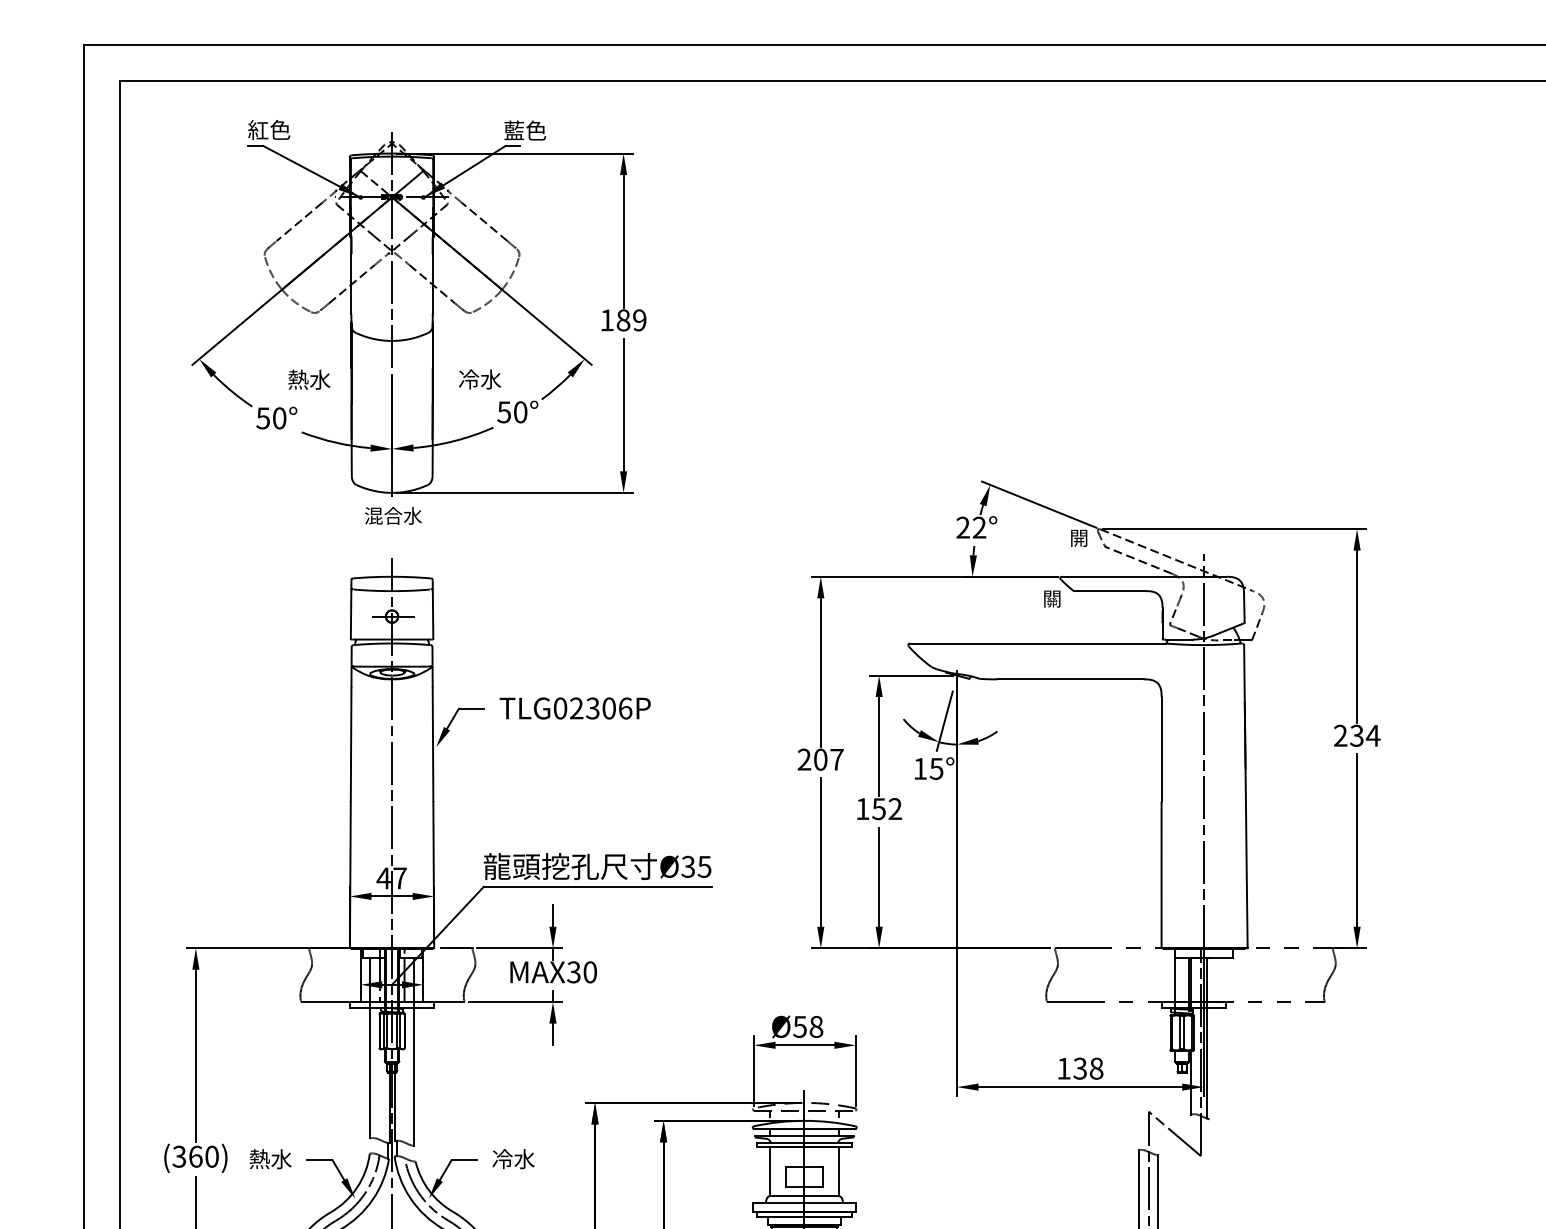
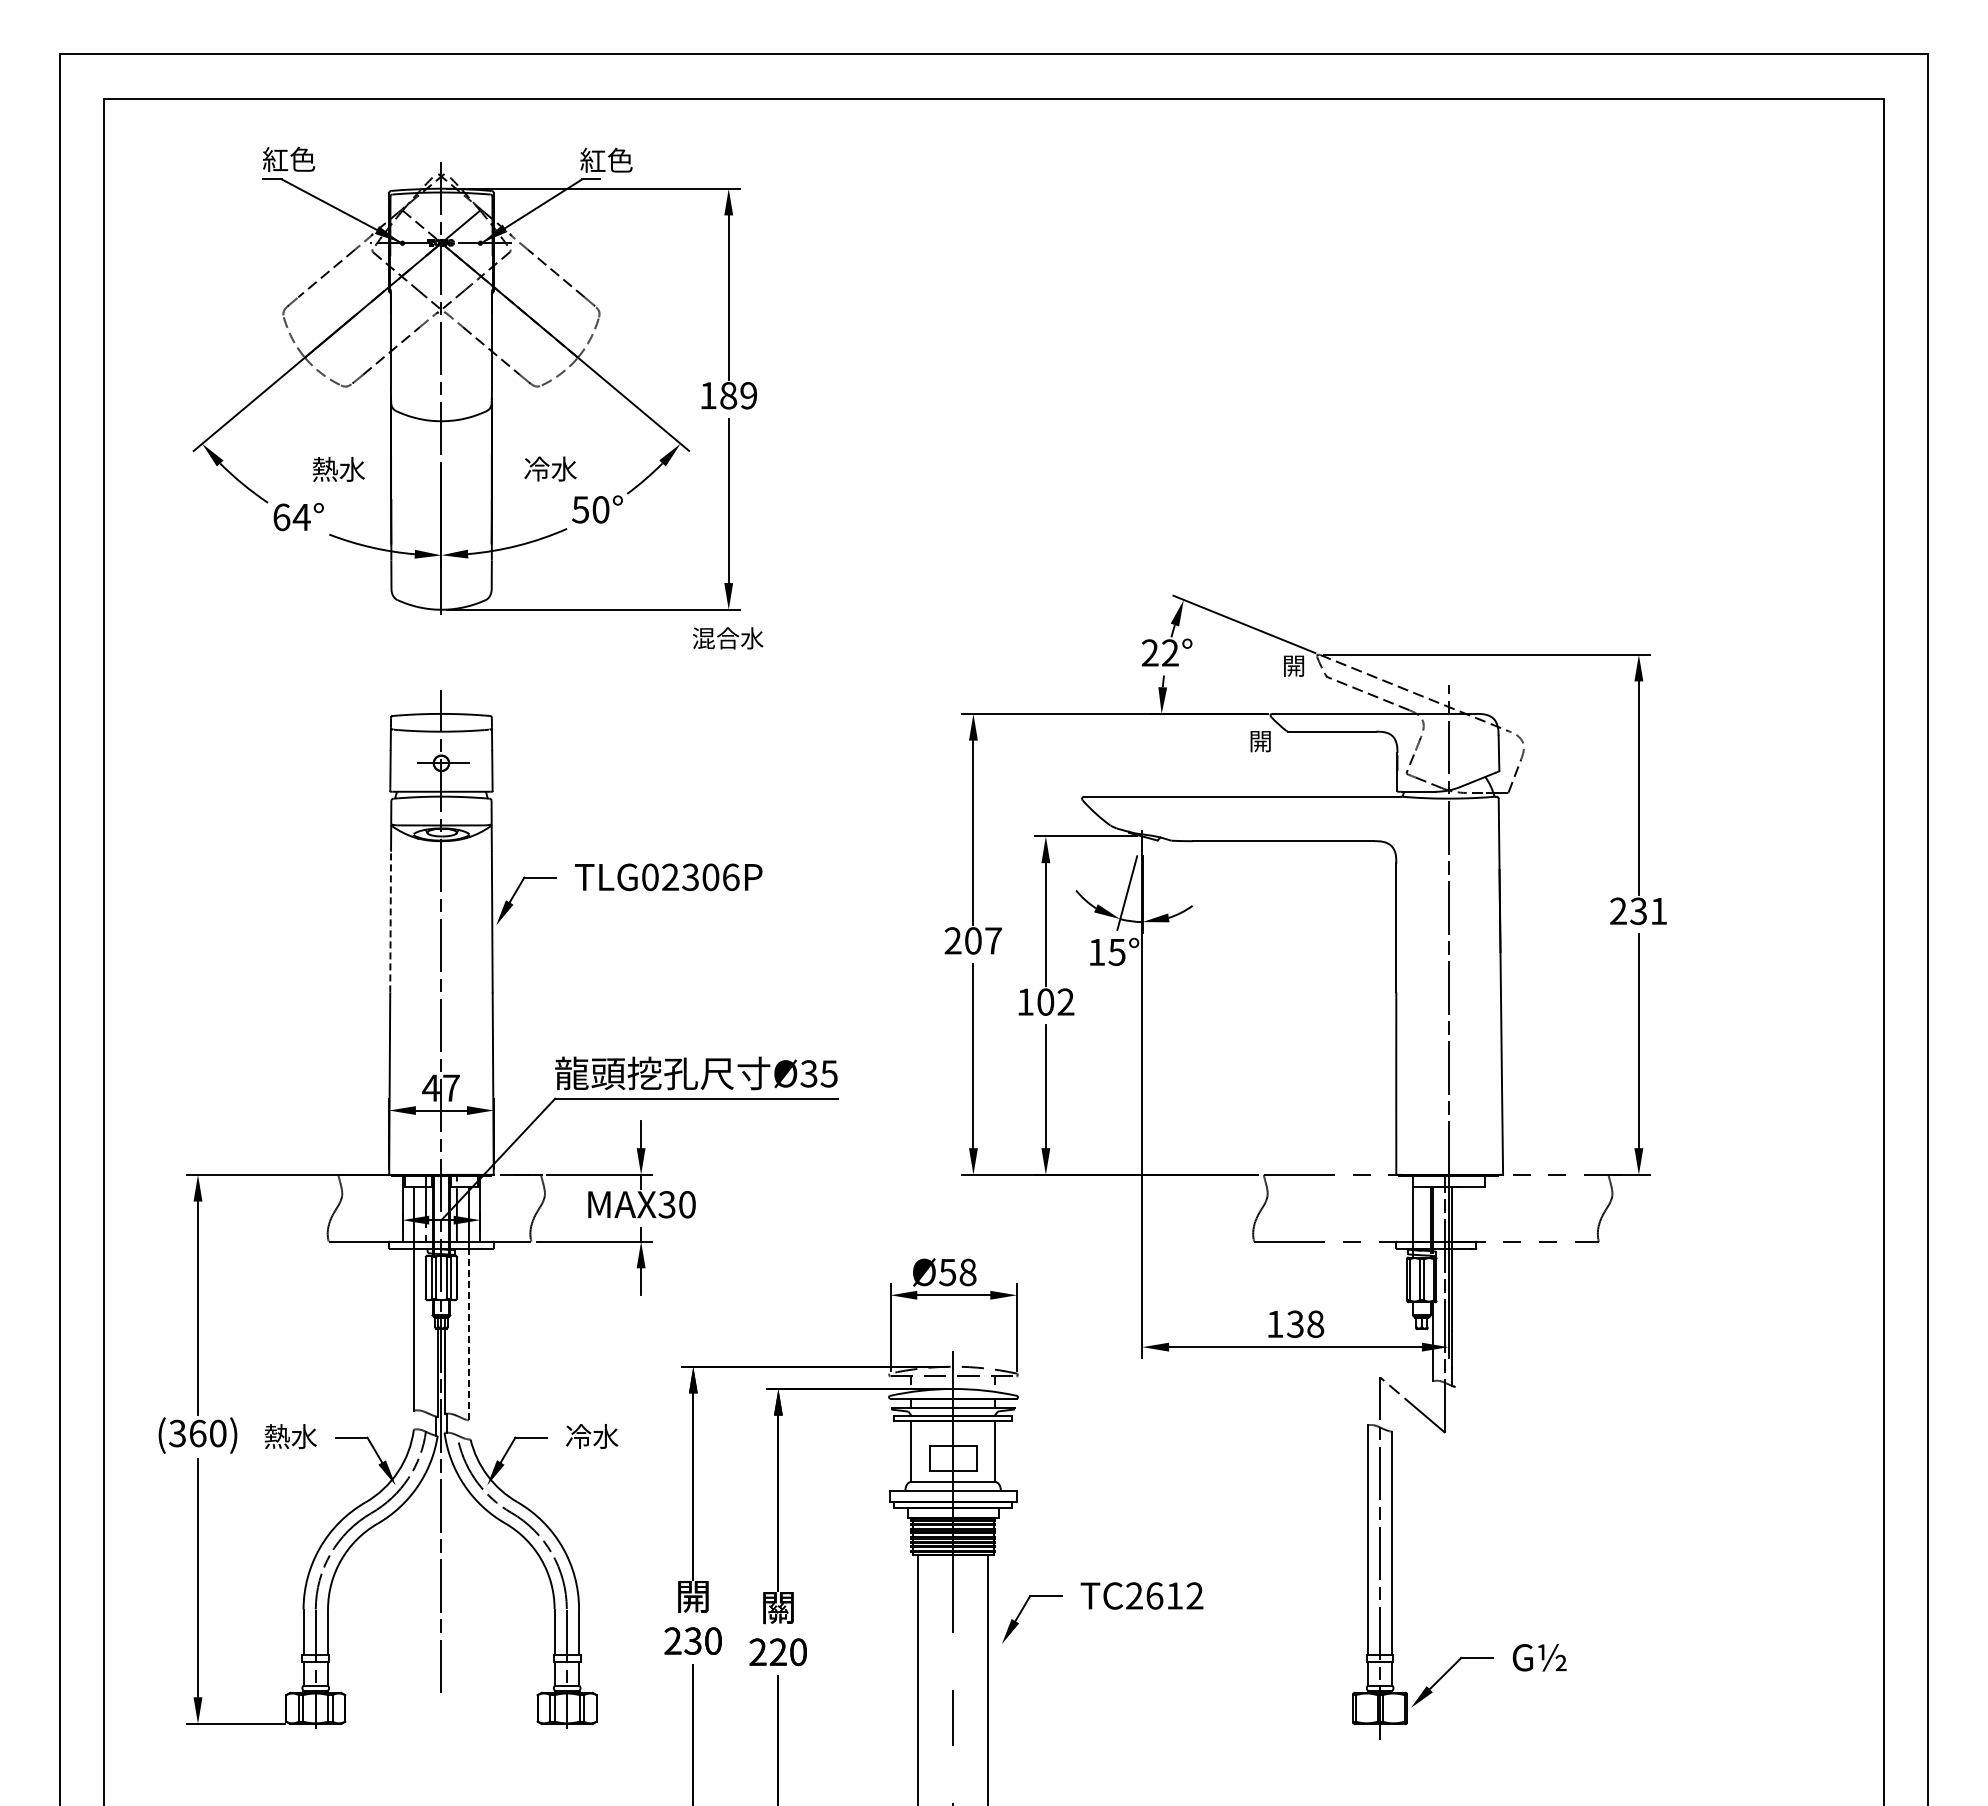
text: (513, 130) -> (592, 159), 藍色 -> 紅色
text: (271, 418) -> (291, 517), 50° -> 64°
text: (392, 516) -> (727, 638), moved
text: (1052, 599) -> (1261, 742), 關 -> 開
text: (1372, 736) -> (1658, 911), 234 -> 231
line: (351, 744) -> (390, 921), solid -> dashed
text: (878, 808) -> (1045, 1001), 152 -> 102
line: (414, 1076) -> (469, 1334), solid -> dashed

